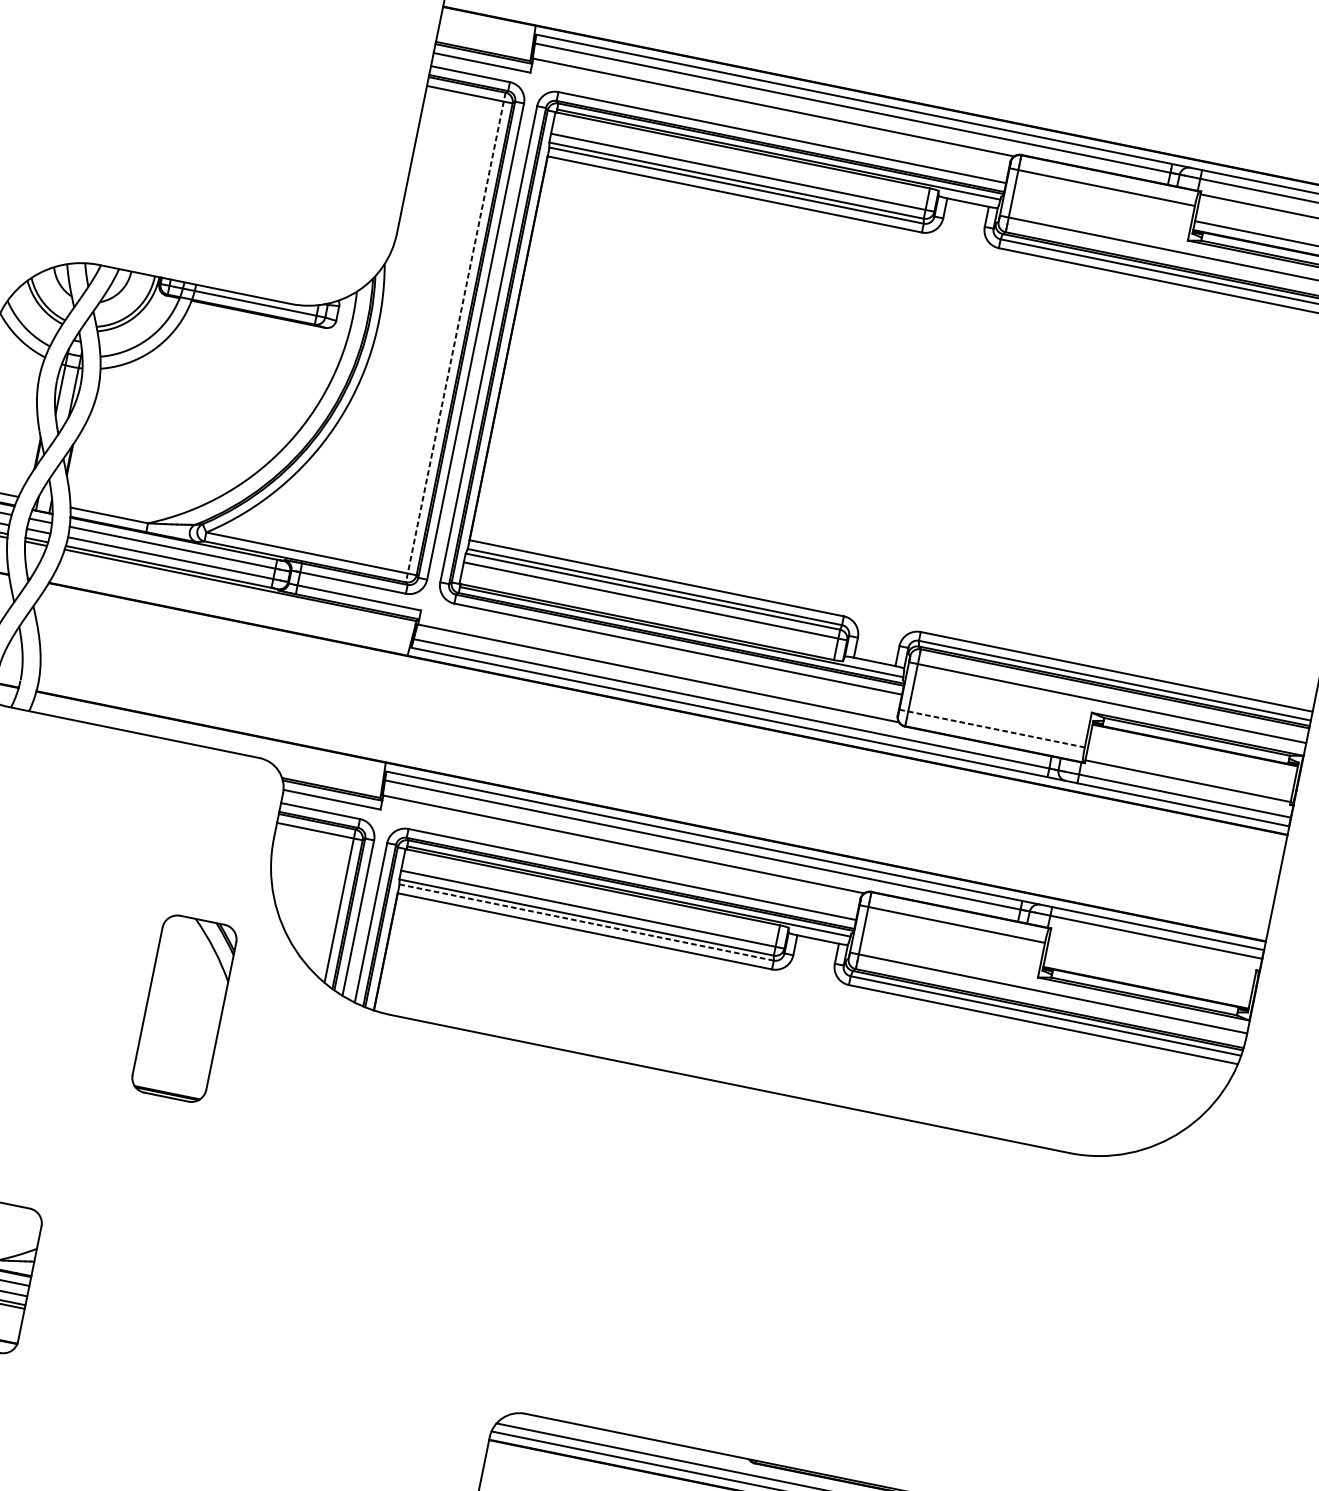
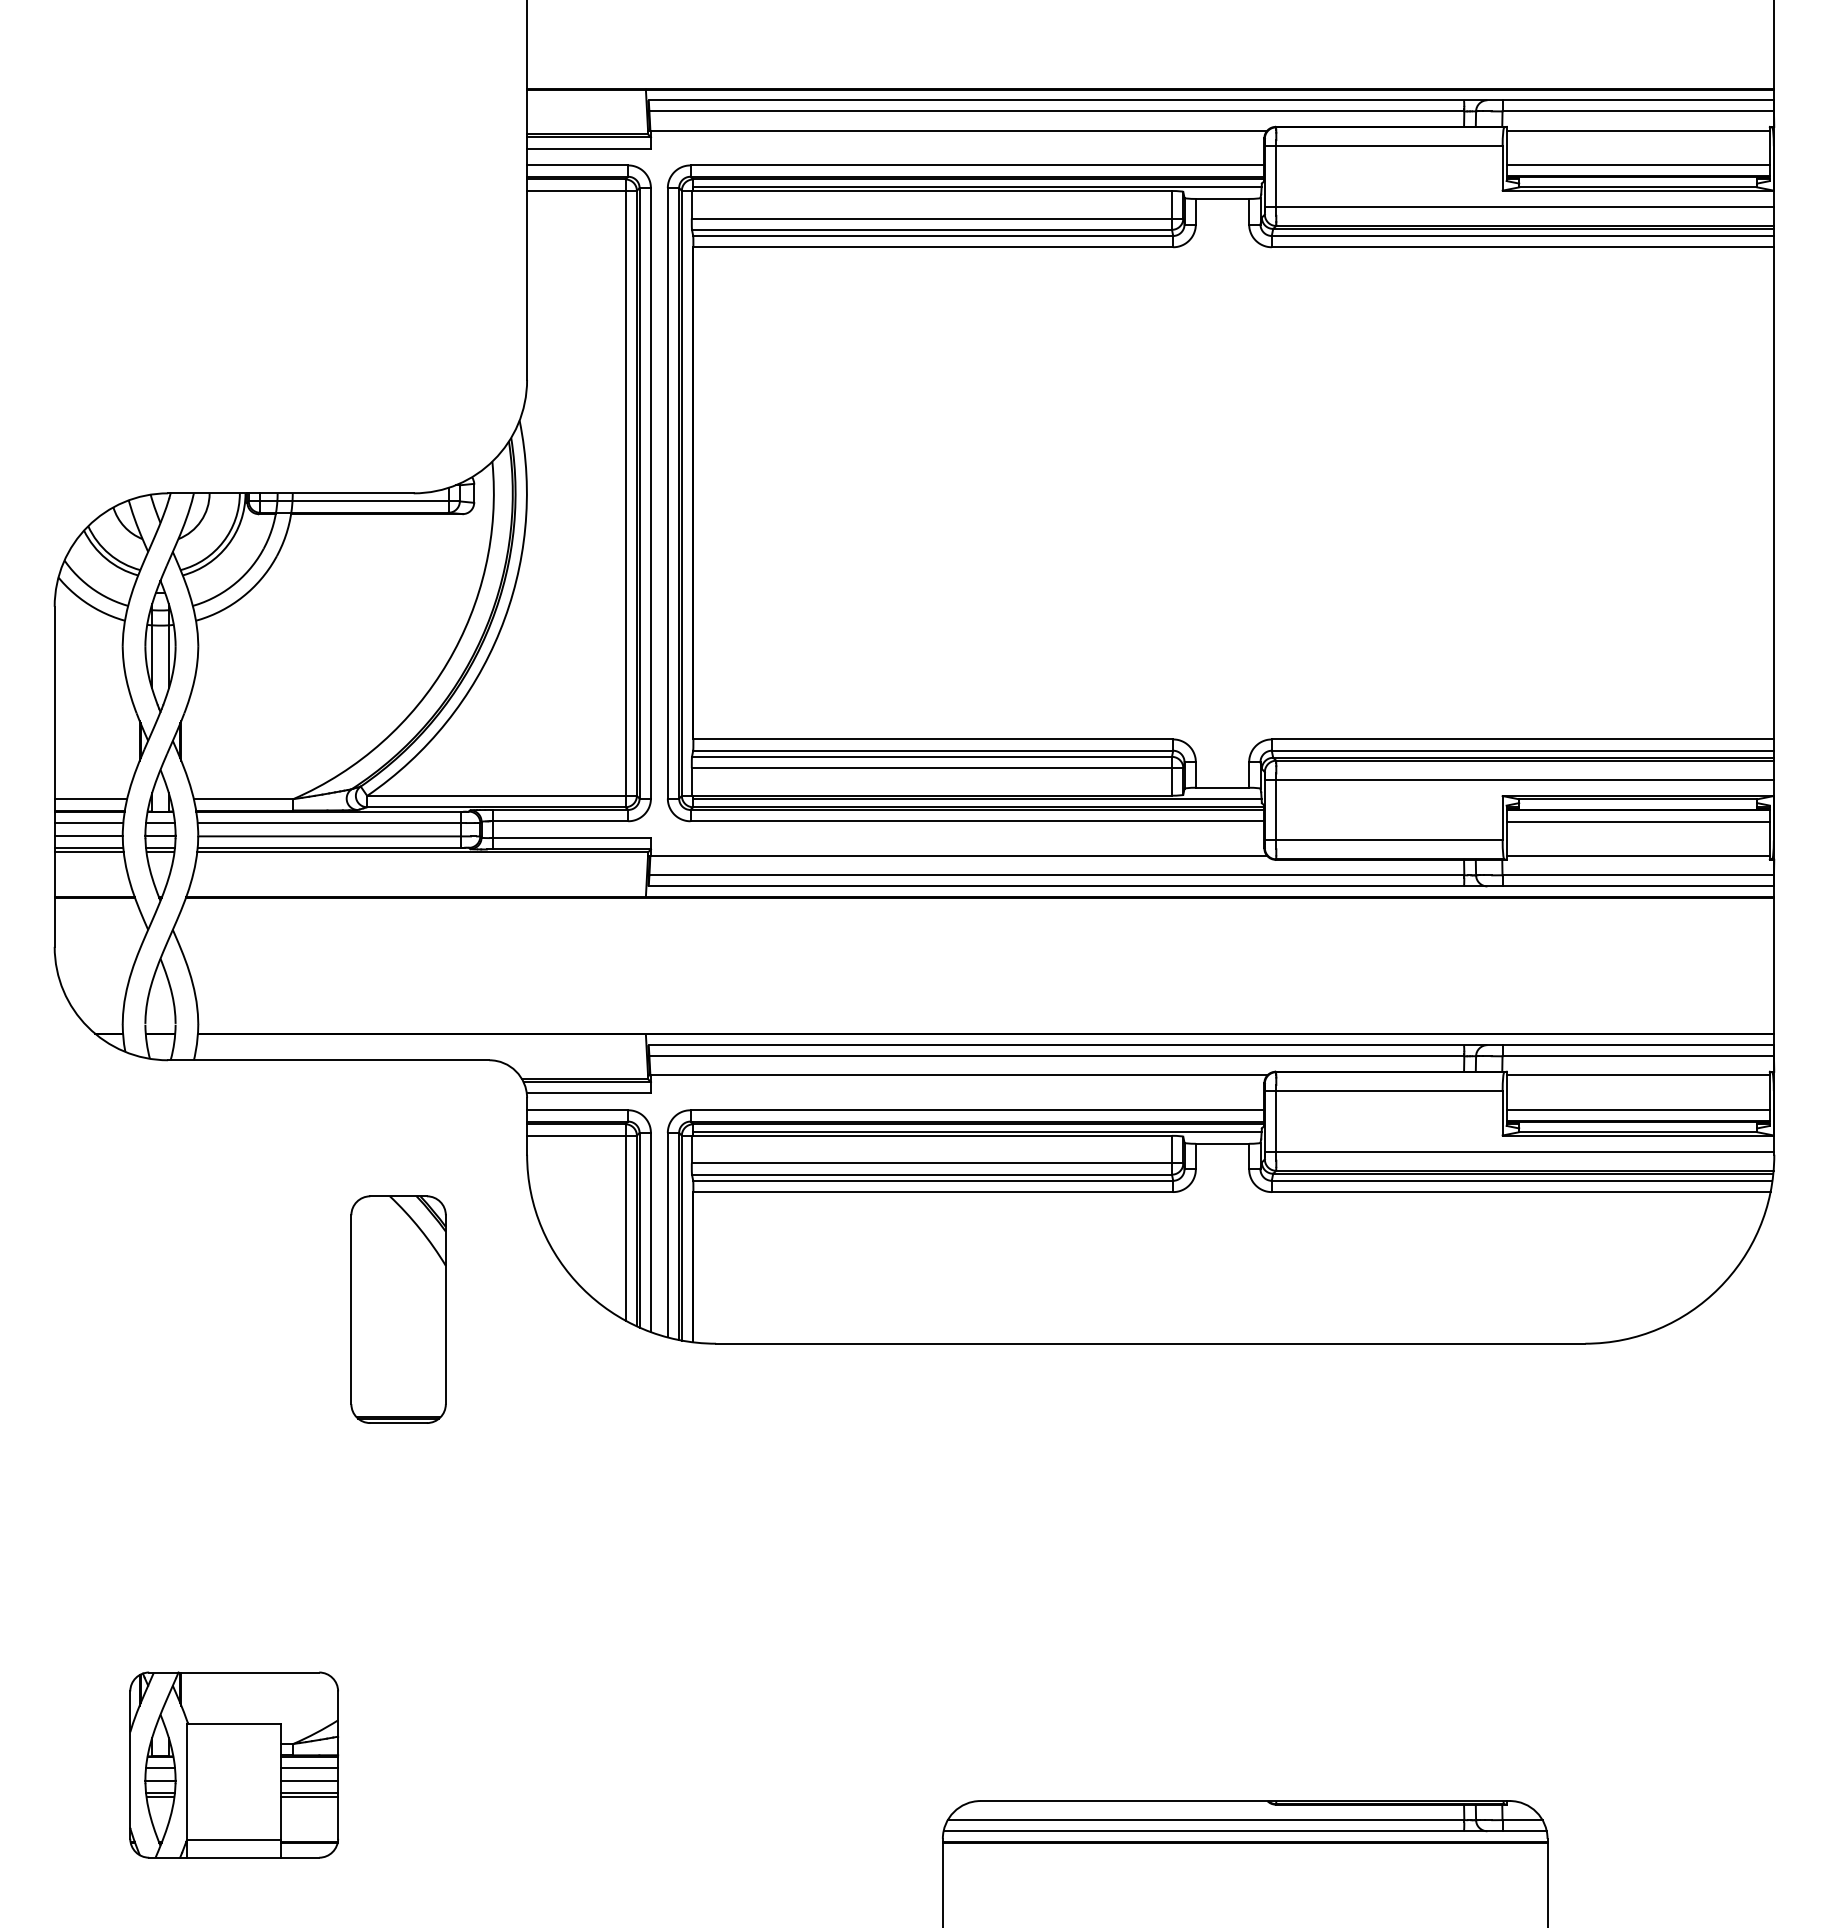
line: (455, 337) -> (625, 493), dashed -> solid
line: (991, 728) -> (1383, 840), dashed -> solid
line: (1192, 754) -> (1637, 821), added
line: (586, 922) -> (932, 1180), dashed -> solid
line: (1152, 952) -> (1637, 1075), added
line: (1147, 978) -> (1637, 1109), added
part: (184, 1008) -> (398, 1309), moved

